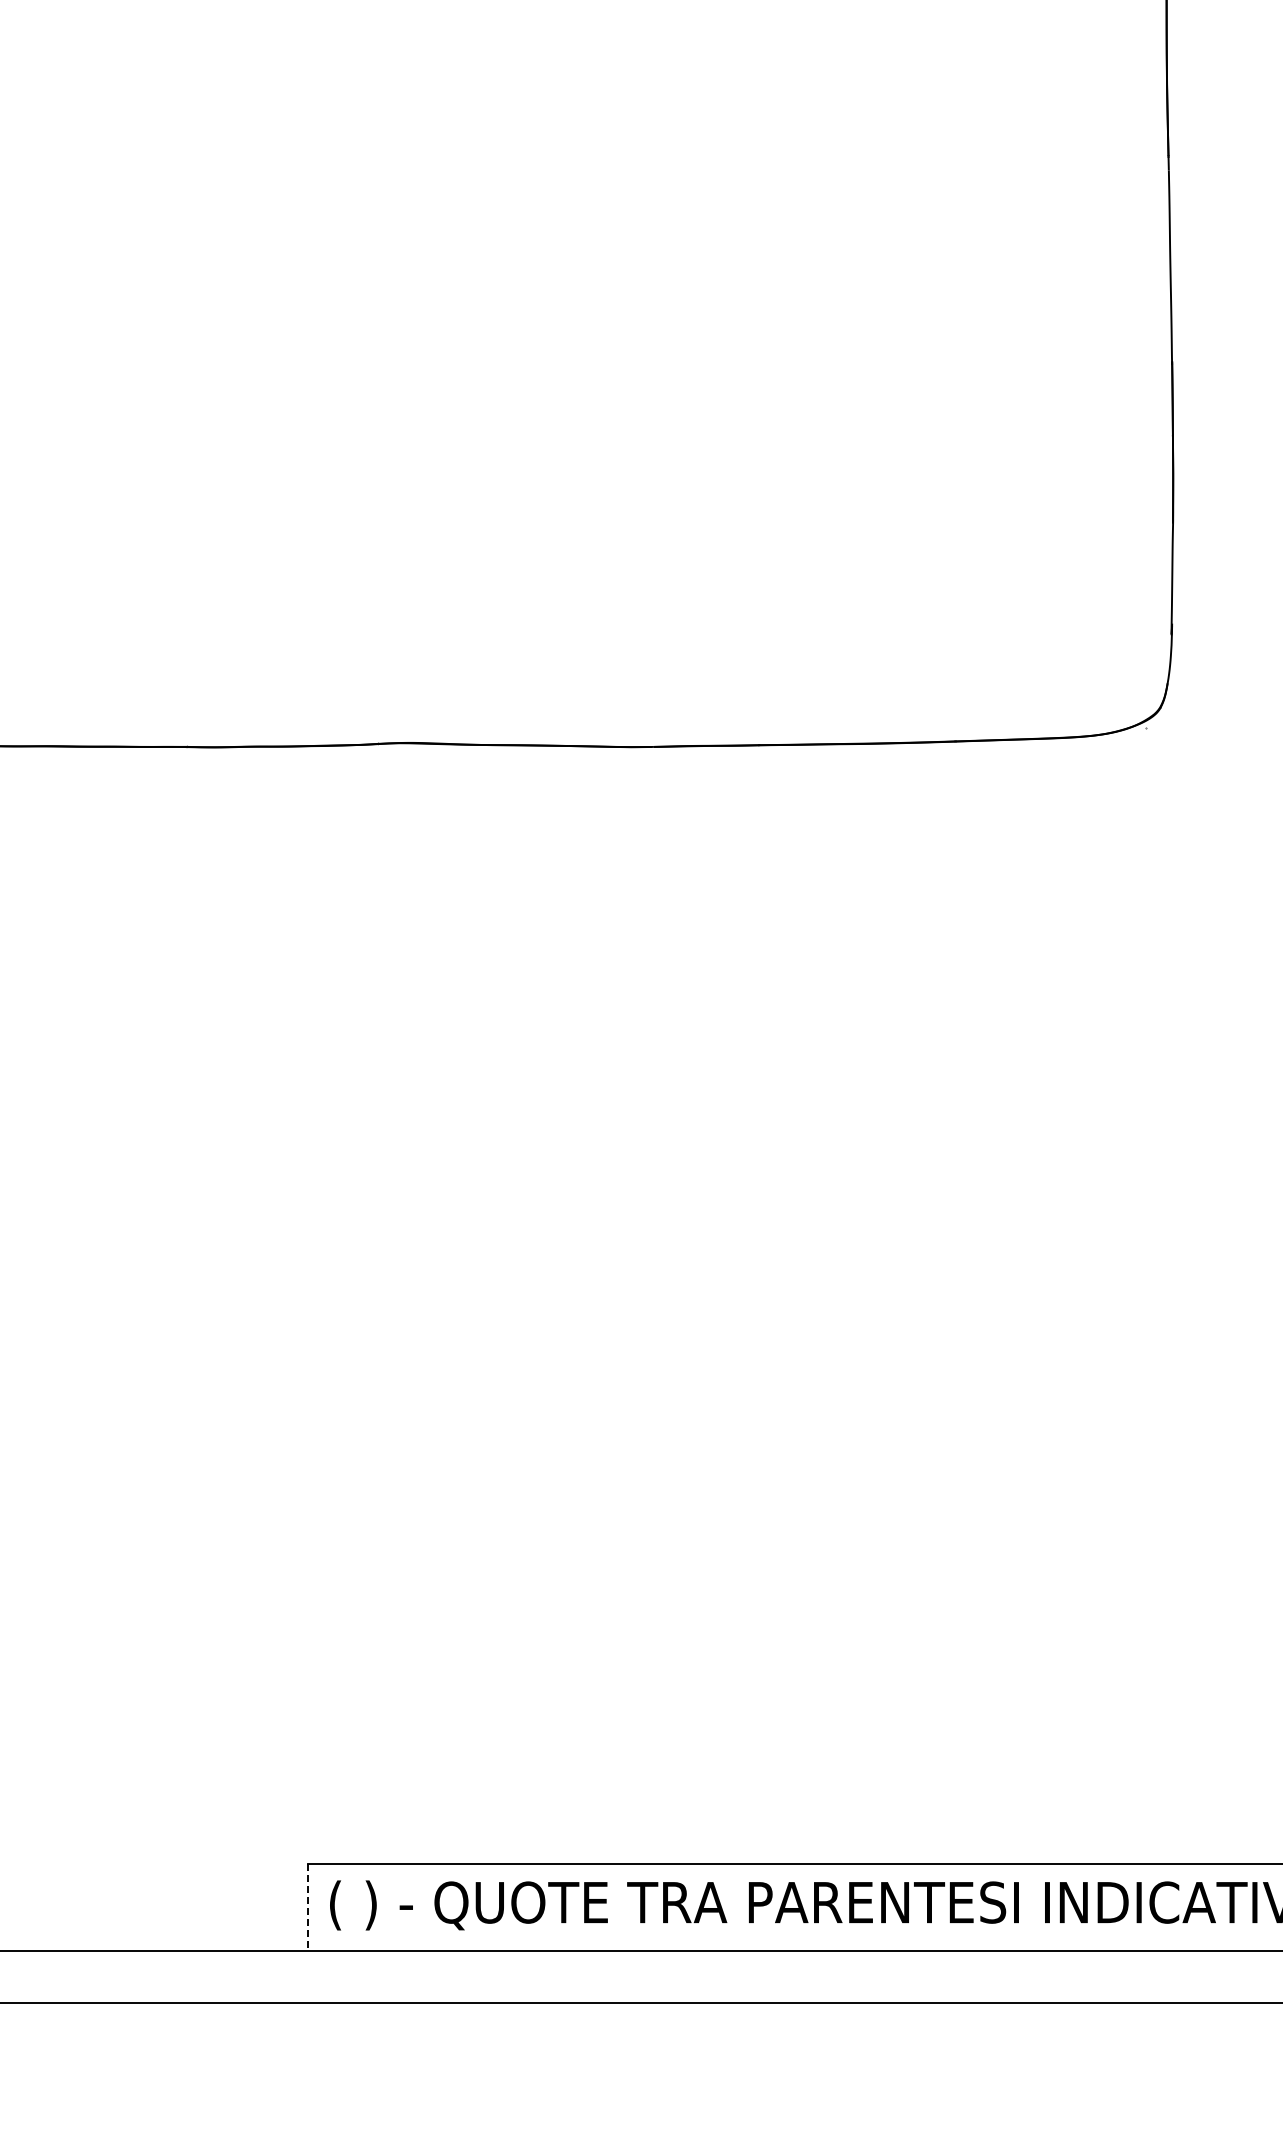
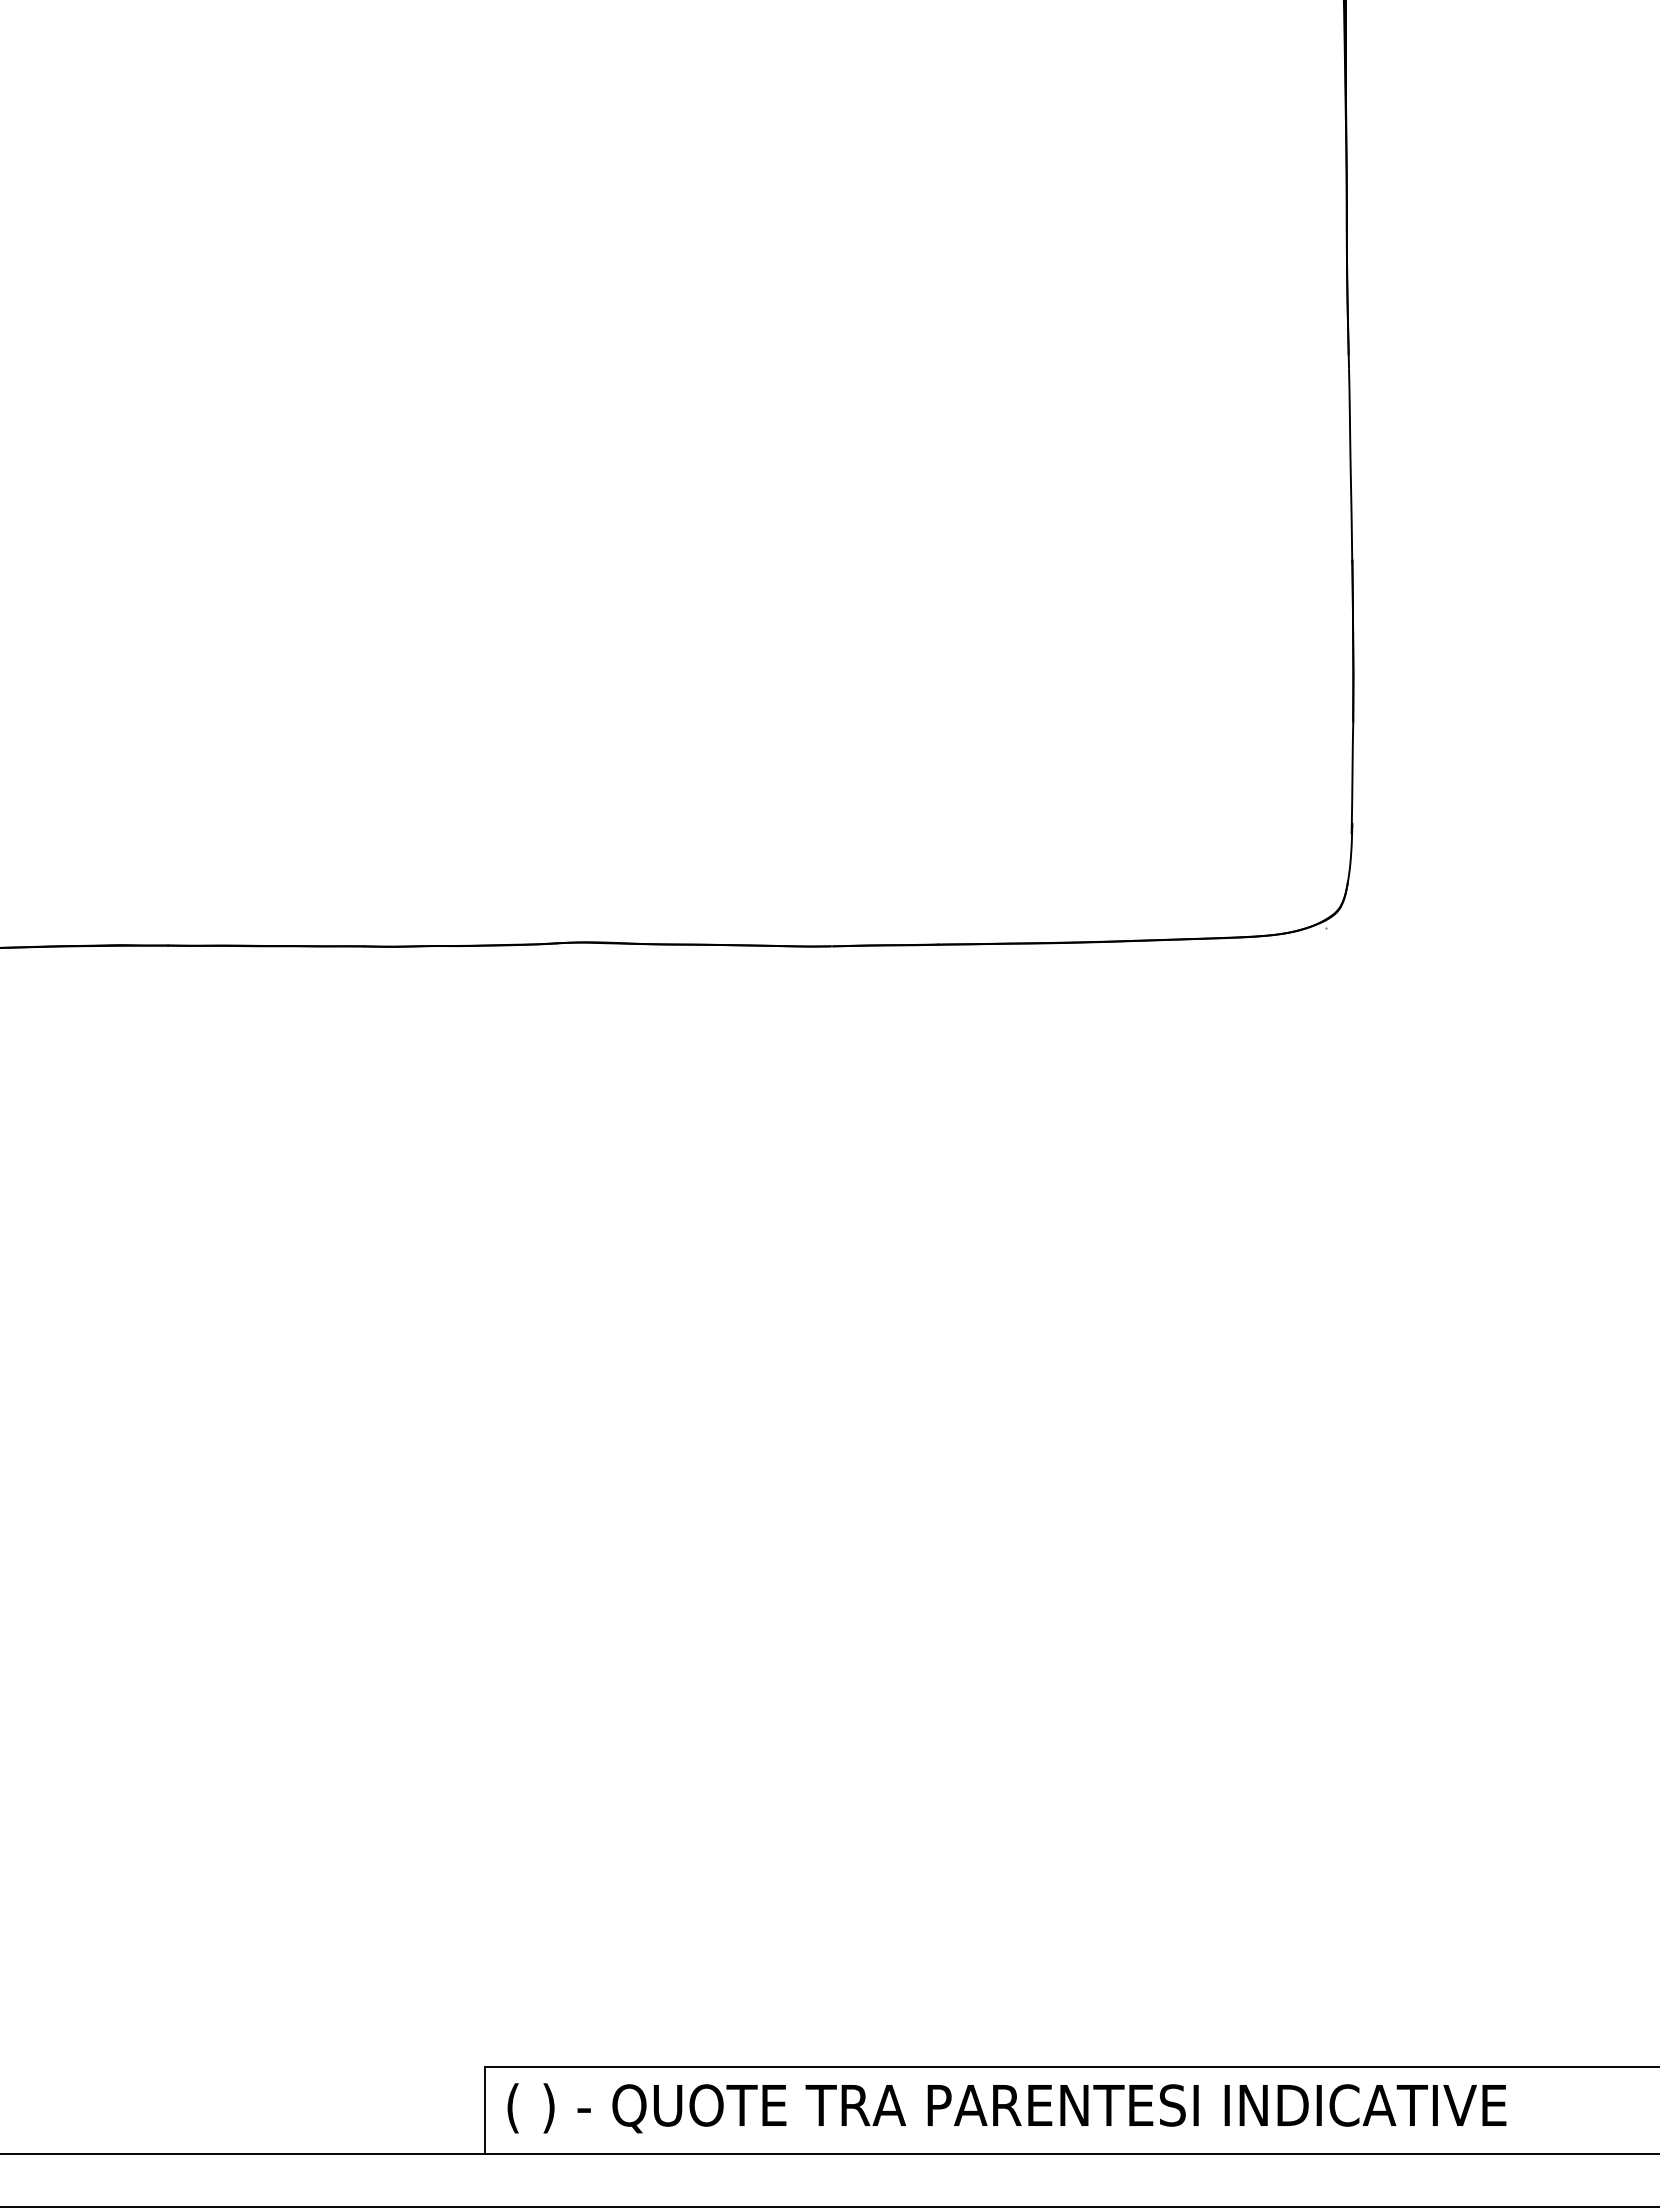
line: (307, 1907) -> (485, 2110), dashed -> solid

